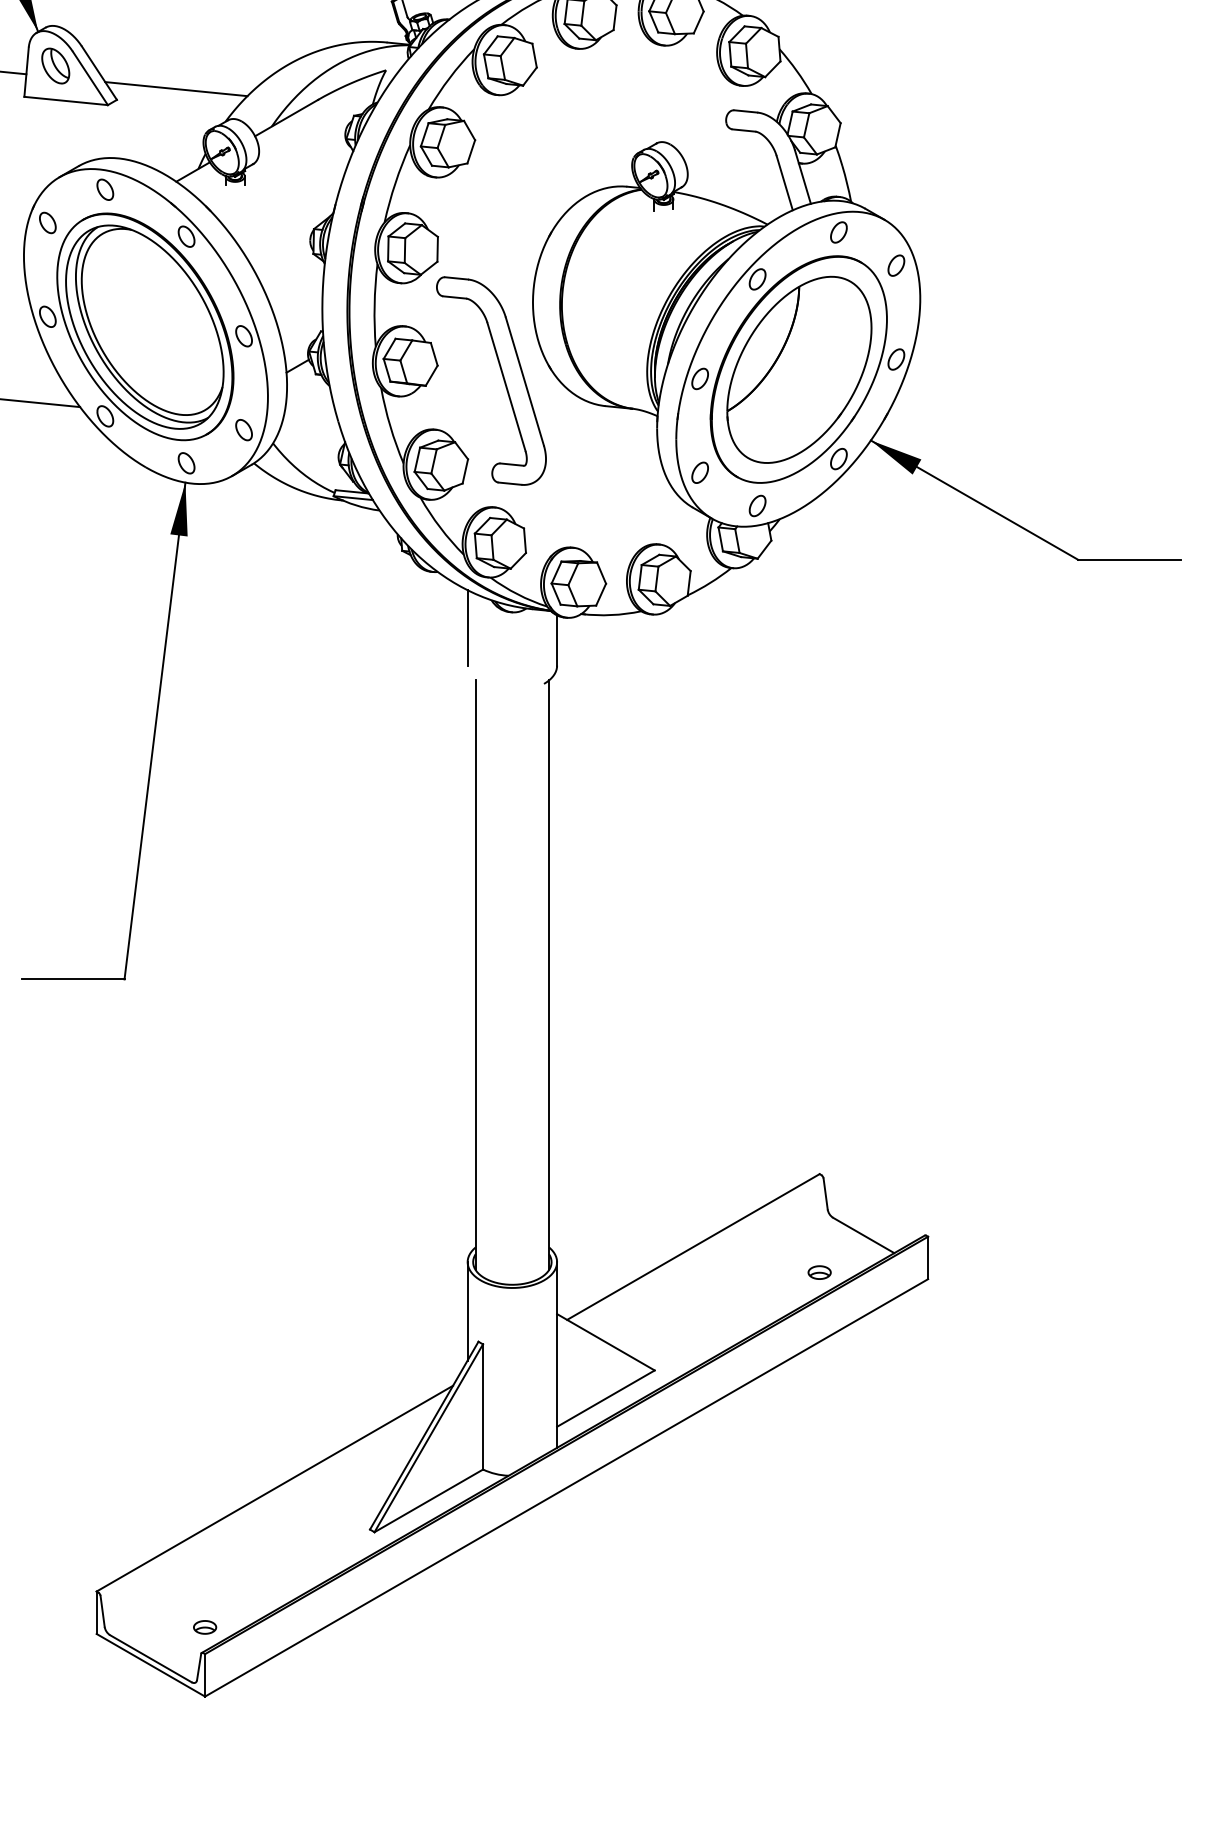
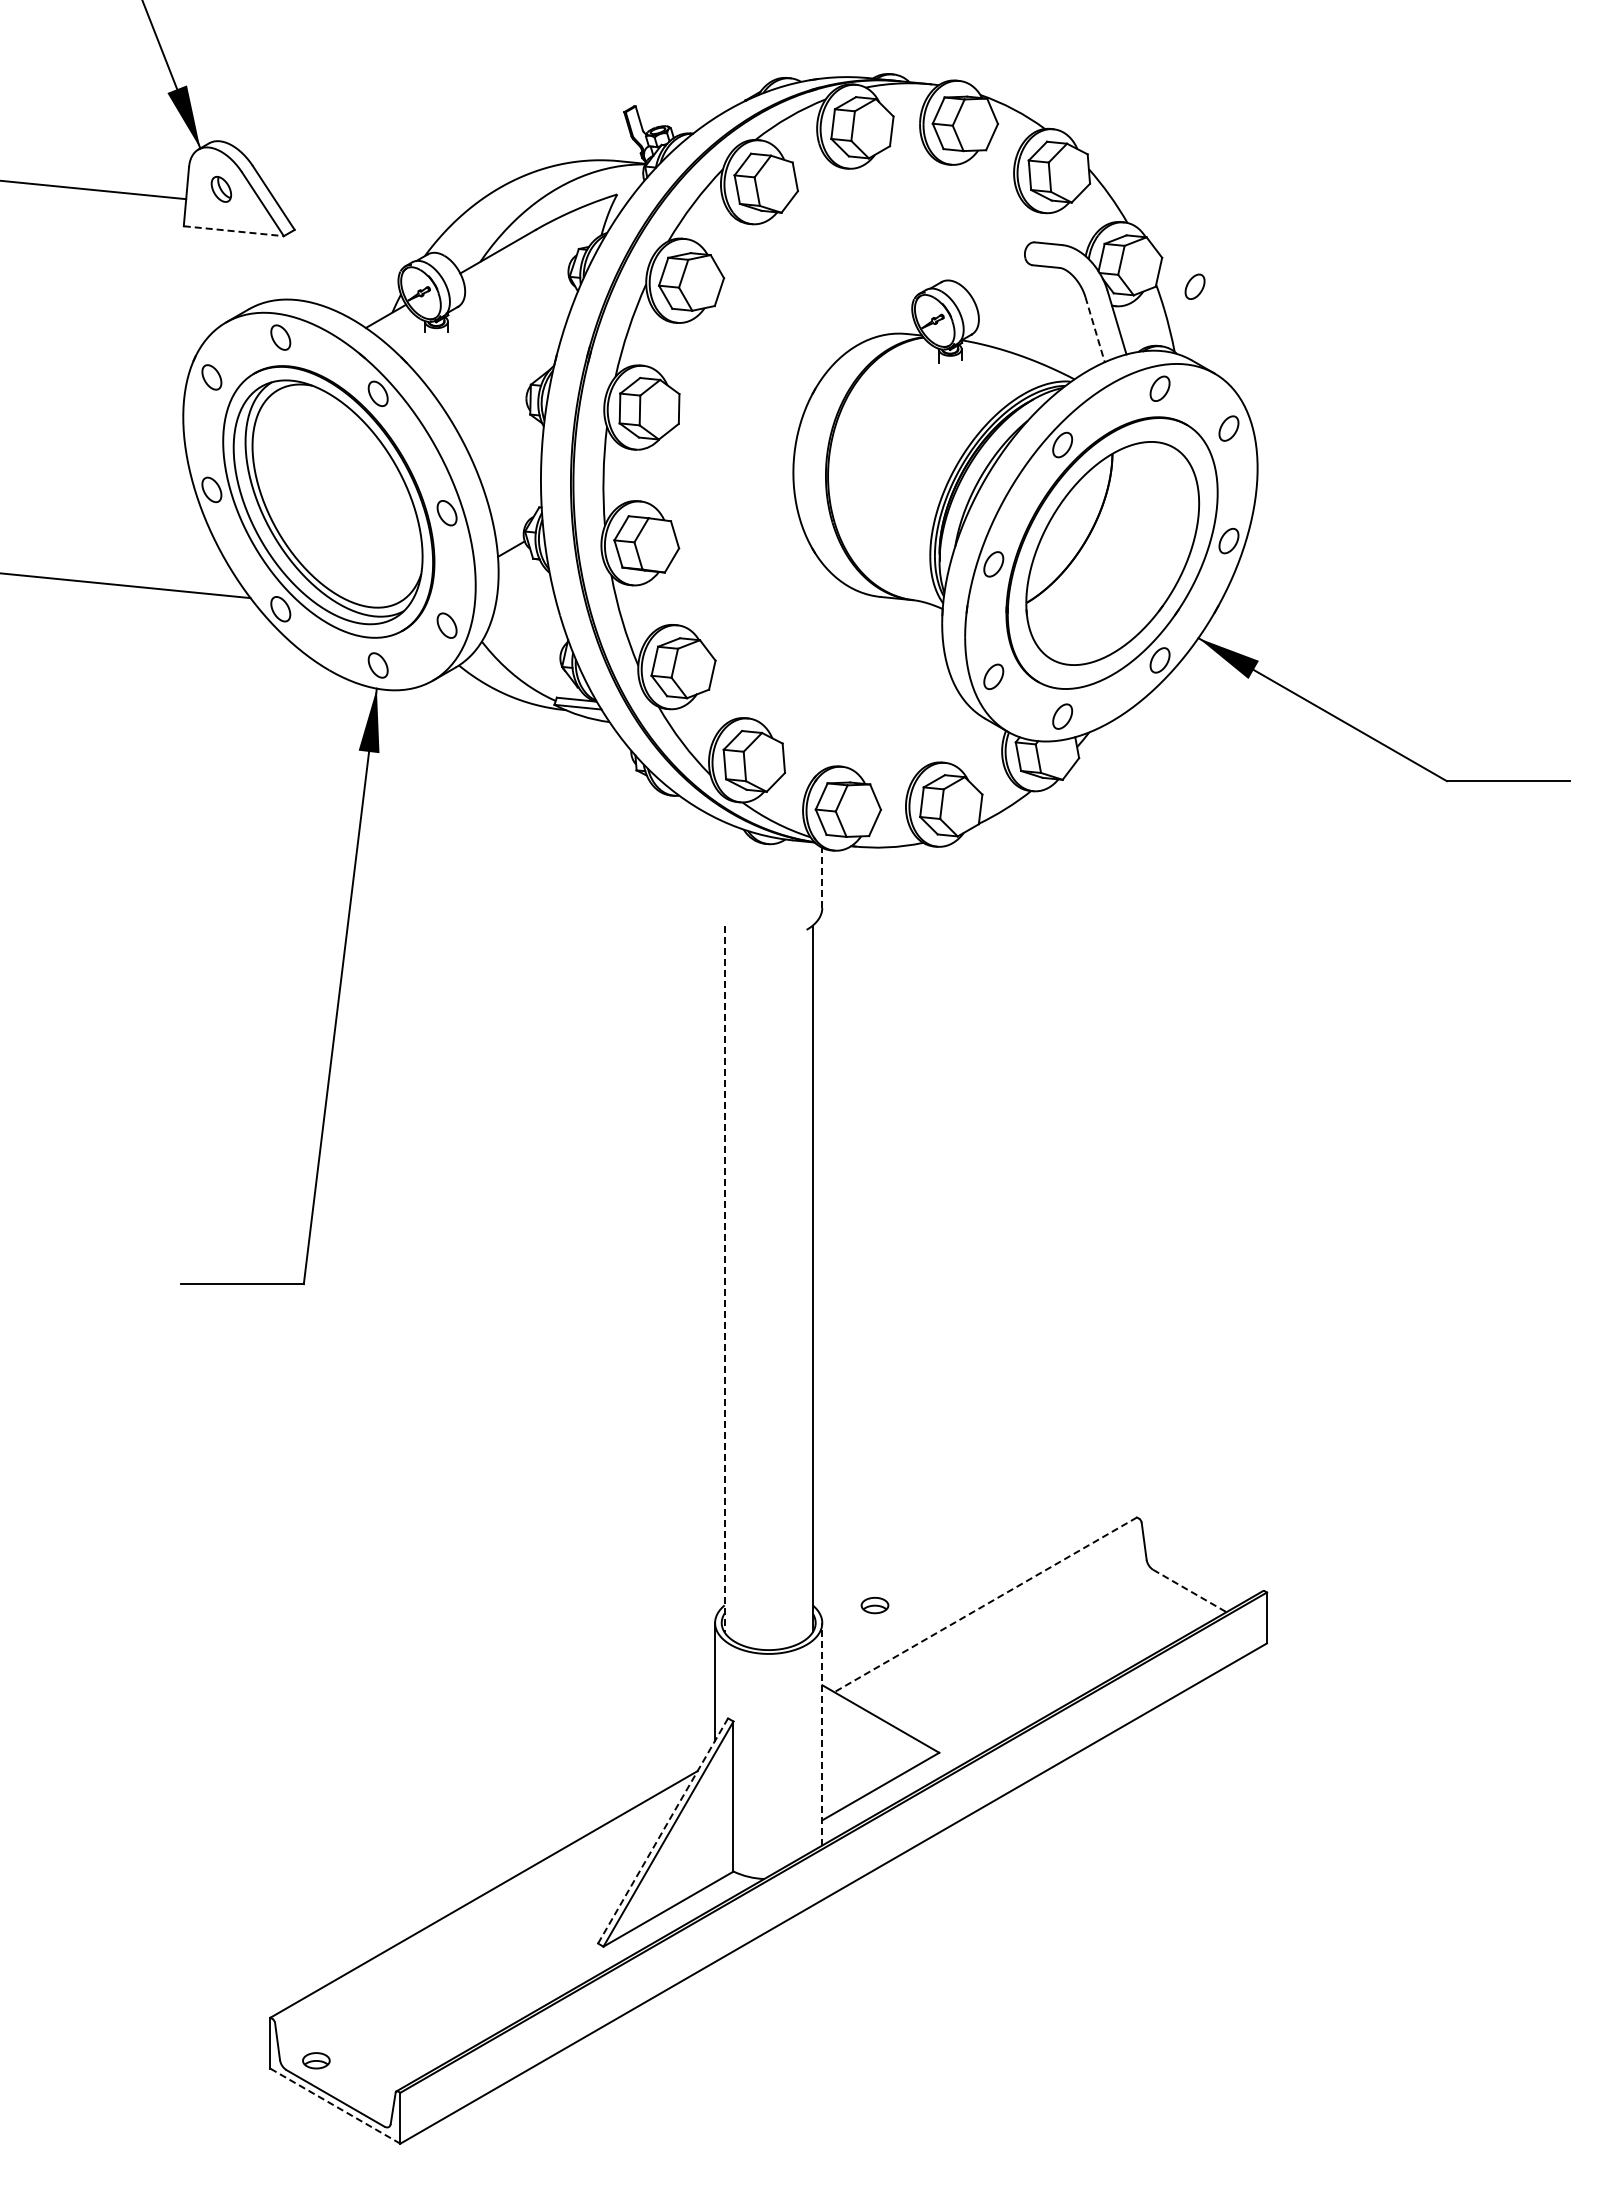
part: (55, 66) -> (221, 189), size x0.6
line: (175, 88) -> (365, 216), removed
line: (66, 101) -> (234, 231), solid -> dashed
part: (867, 147) -> (1194, 286), added
line: (785, 183) -> (1095, 329), solid -> dashed
part: (503, 379) -> (757, 564), removed
line: (468, 627) -> (715, 862), removed
line: (557, 640) -> (822, 877), solid -> dashed
line: (475, 975) -> (724, 1279), solid -> dashed
line: (864, 1235) -> (1190, 1591), solid -> dashed
line: (693, 1246) -> (985, 1604), solid -> dashed
part: (819, 1272) -> (874, 1605), moved
line: (557, 1354) -> (822, 1733), solid -> dashed
line: (424, 1435) -> (663, 1830), solid -> dashed
part: (205, 1627) -> (316, 2060), moved
line: (150, 1664) -> (334, 2105), solid -> dashed

